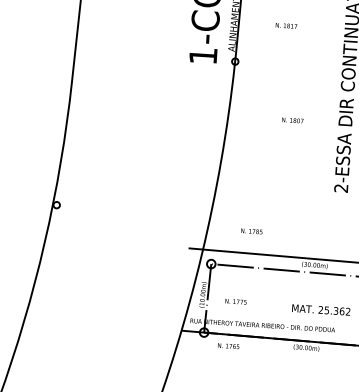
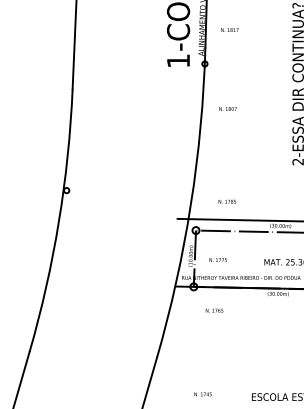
text: (286, 25) -> (229, 29), moved
text: (292, 119) -> (227, 108), moved
text: (228, 345) -> (214, 310), moved

